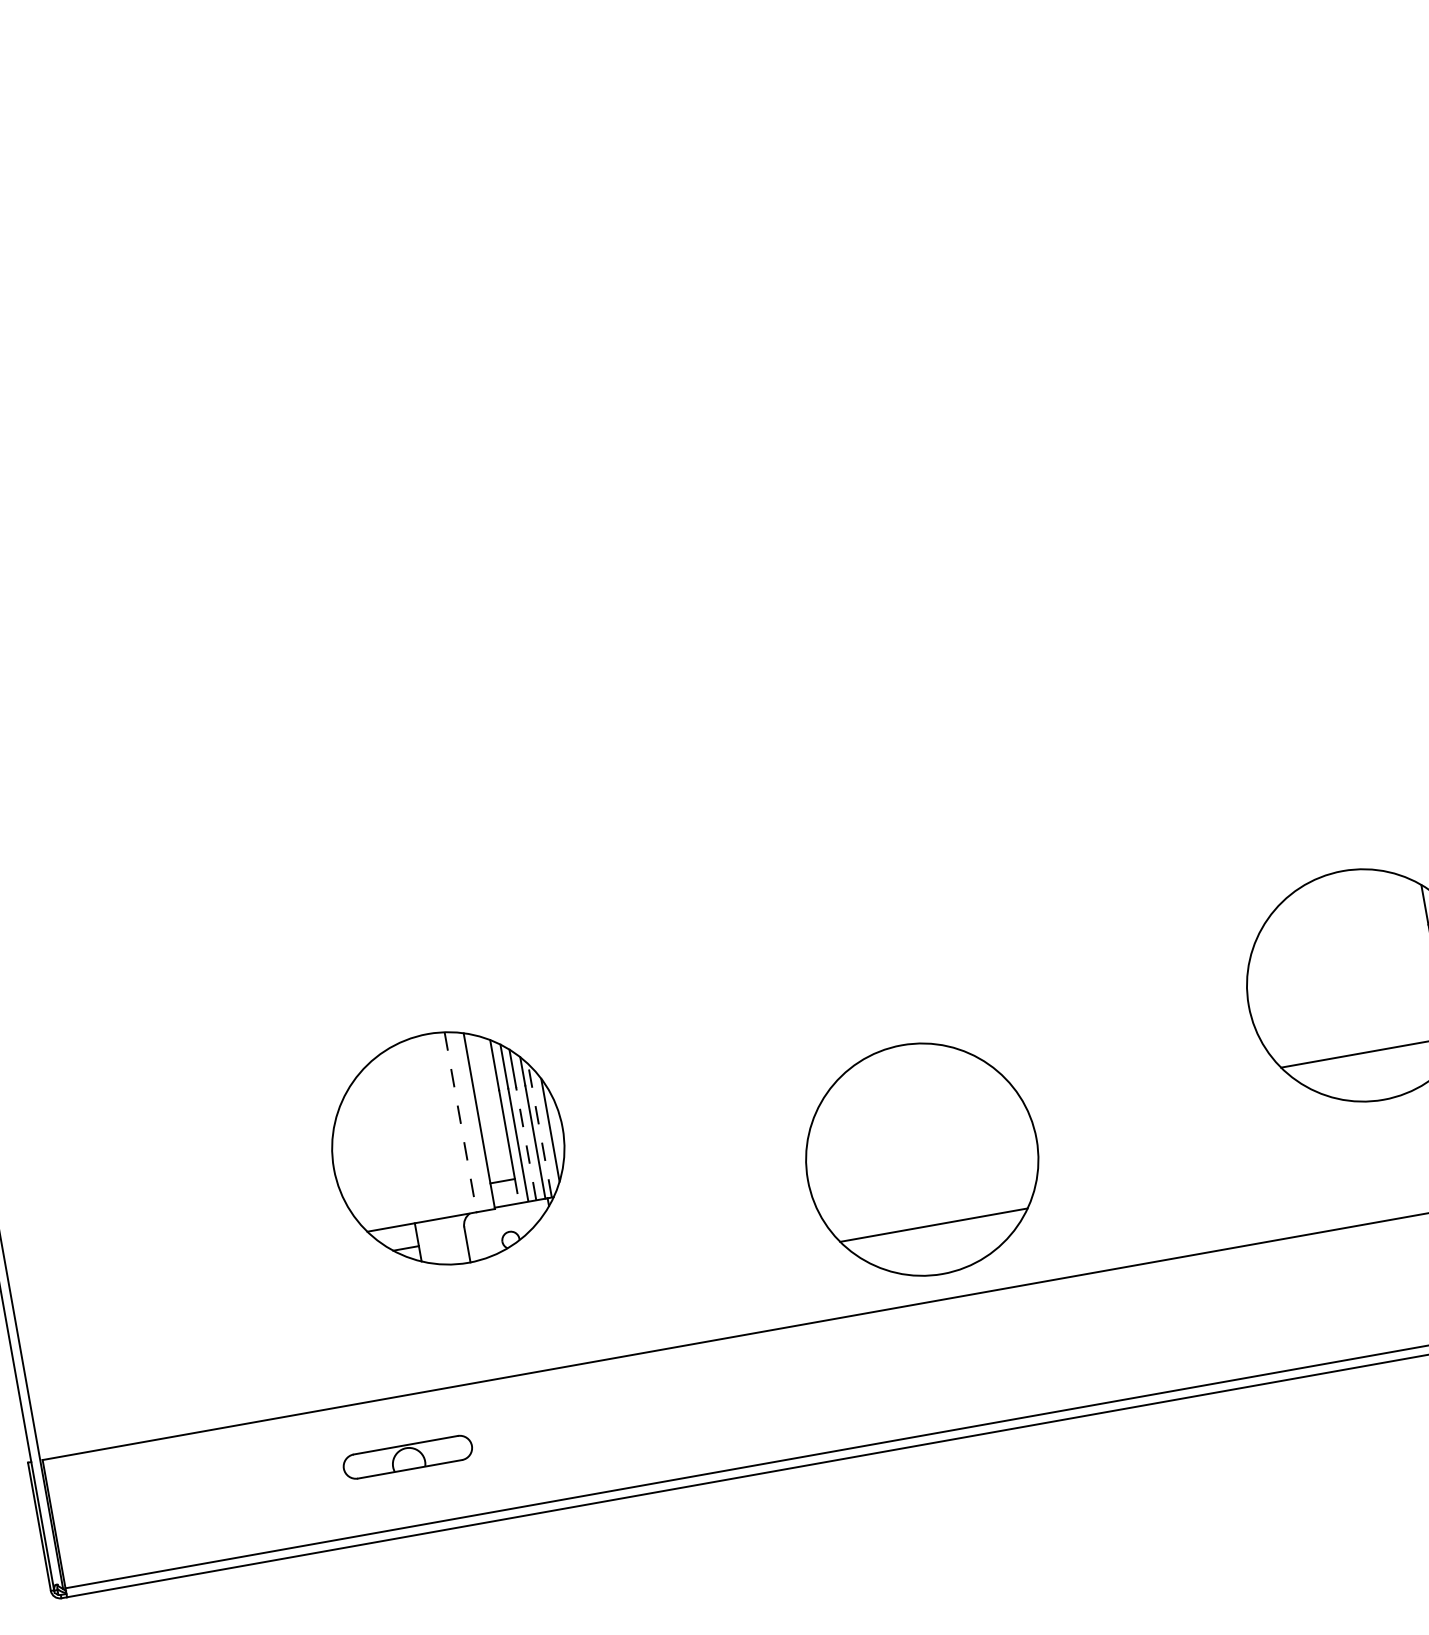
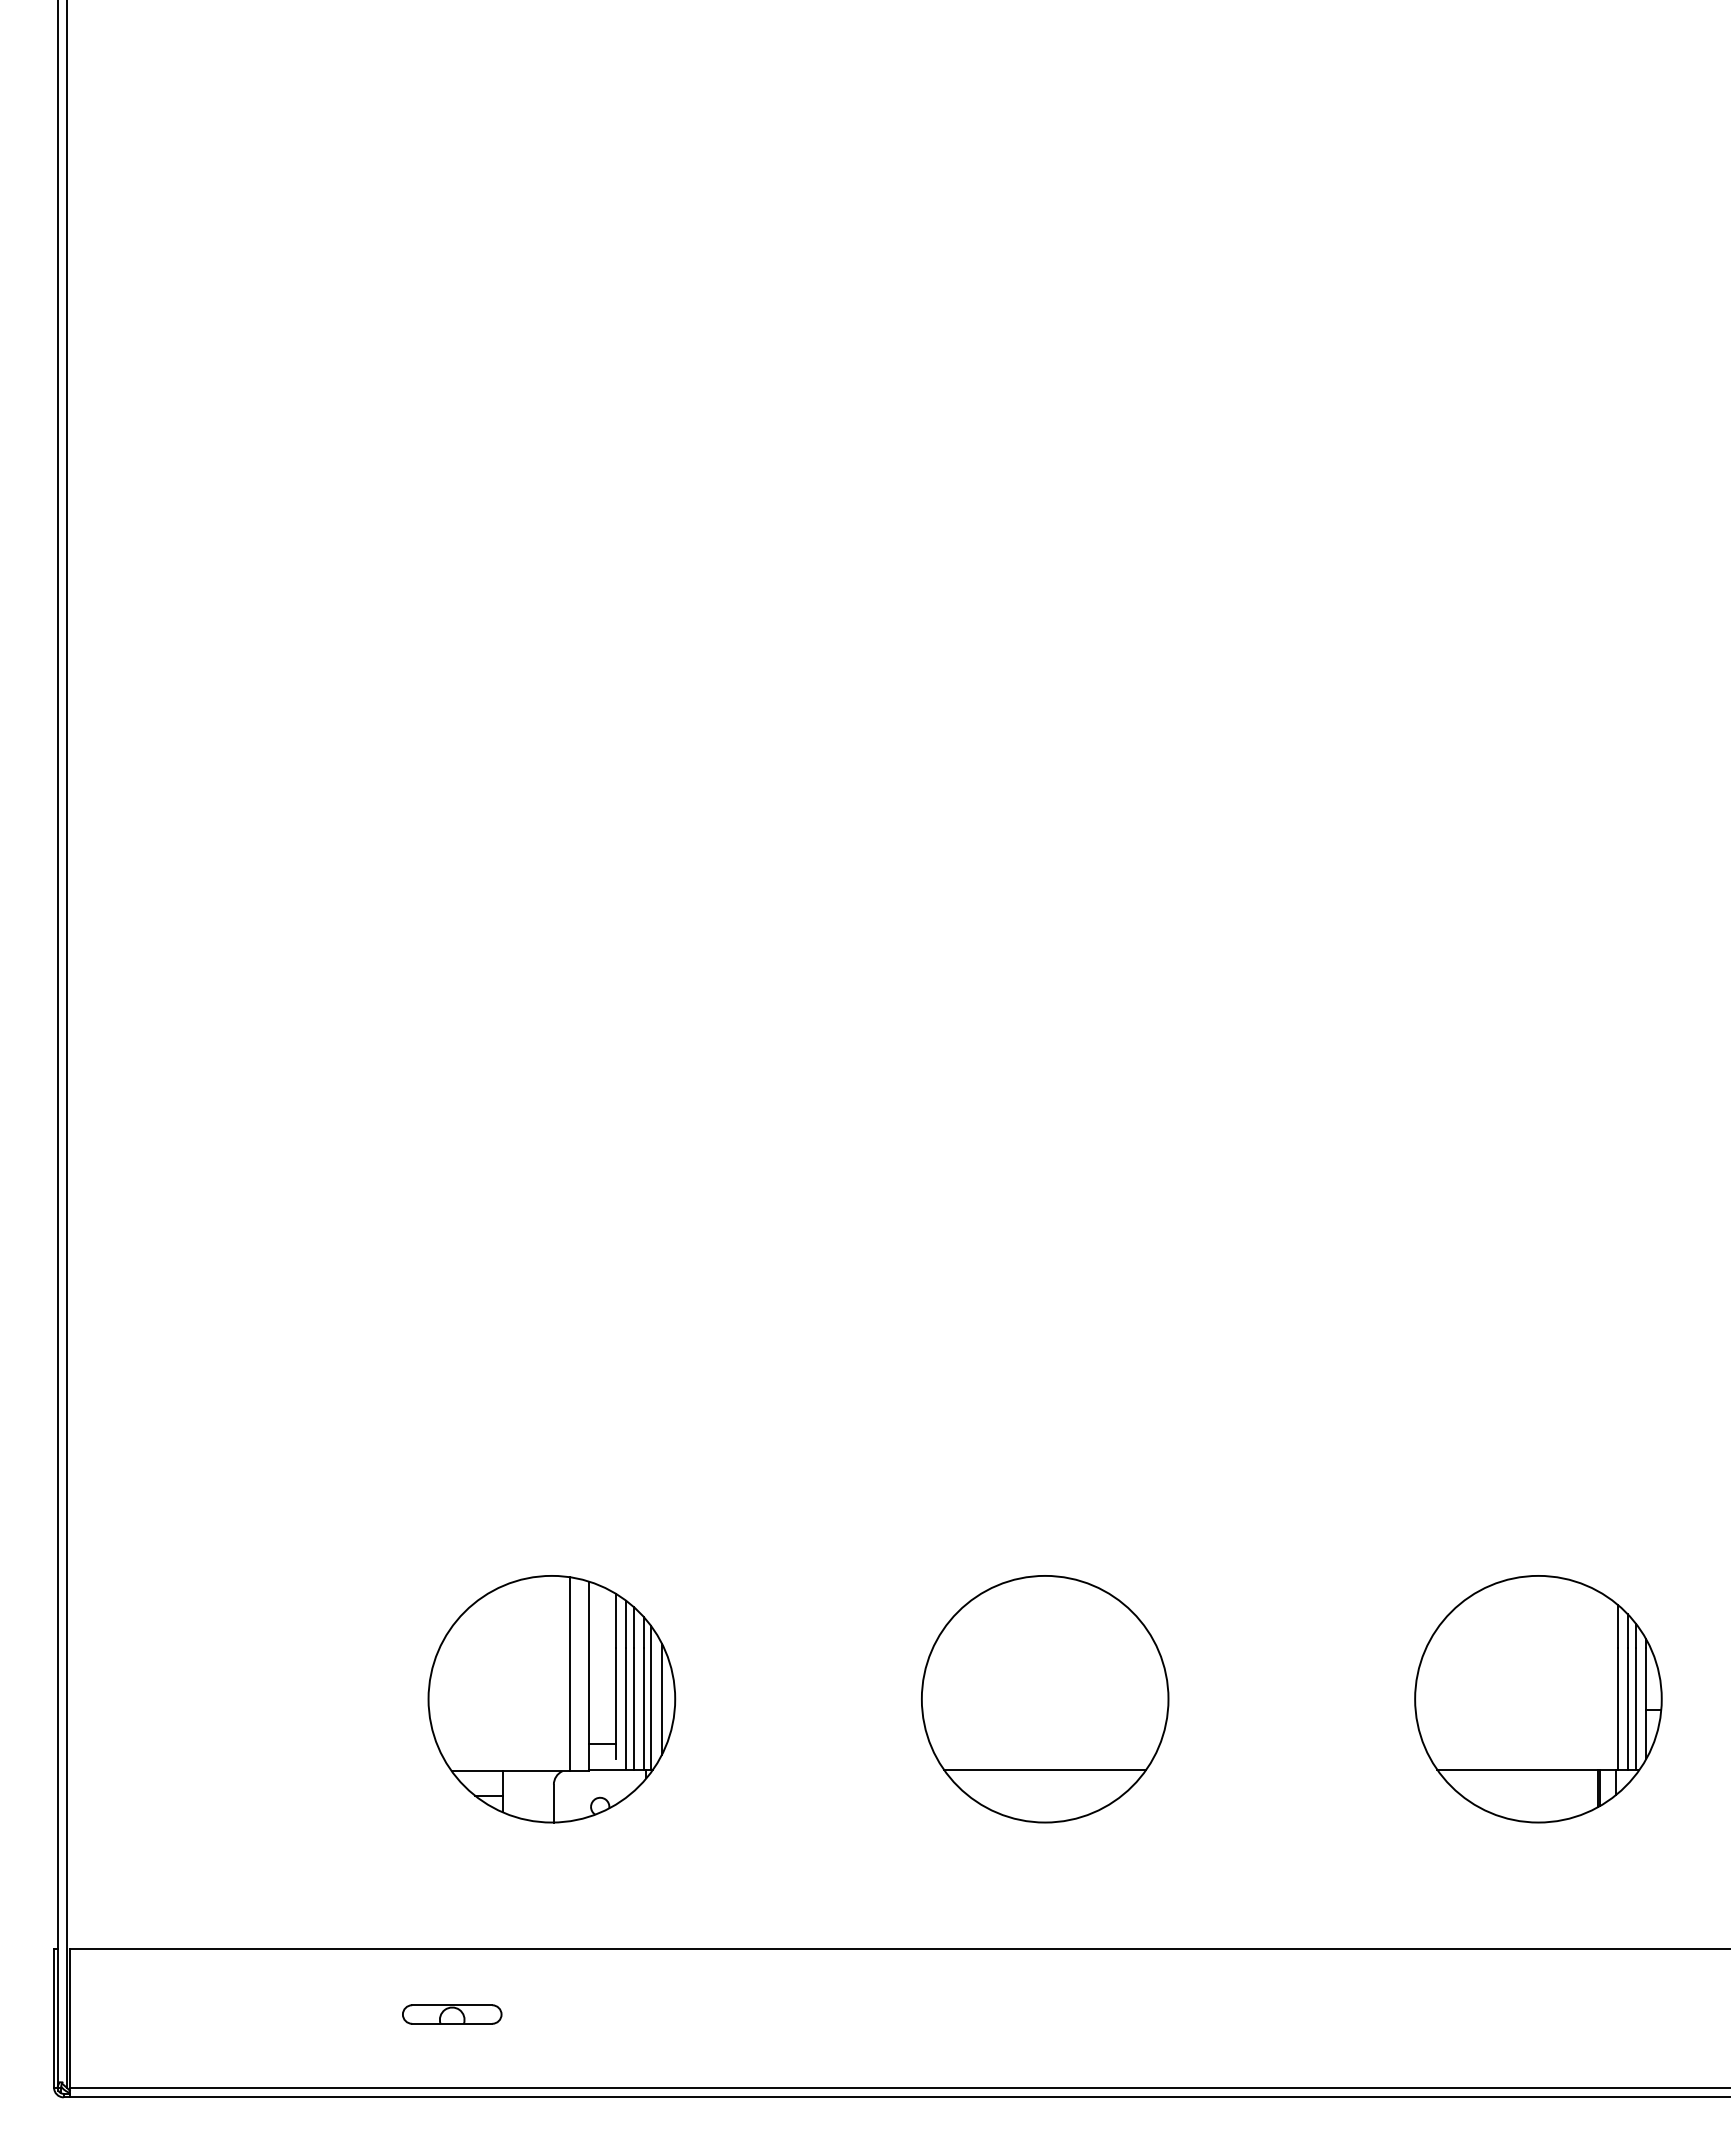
line: (460, 1122) -> (569, 1674), dashed -> solid
line: (539, 1130) -> (650, 1697), dashed -> solid
line: (526, 1143) -> (634, 1708), dashed -> solid
part: (922, 1159) -> (1045, 1699), moved
part: (408, 1457) -> (452, 2014), size x0.71

